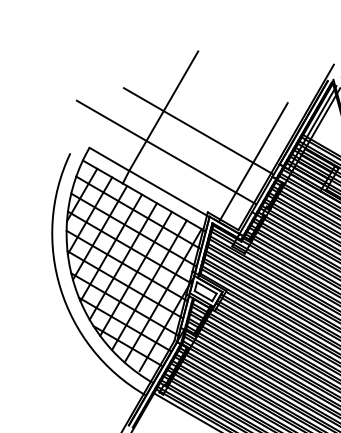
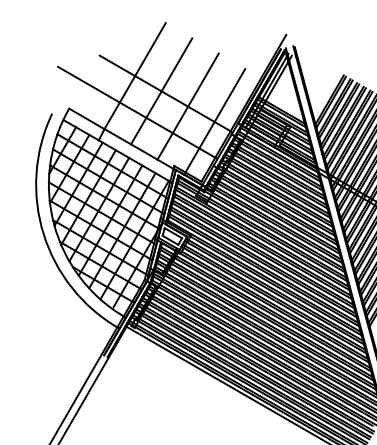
line: (193, 128) -> (161, 91), added
line: (222, 145) -> (187, 106), added

